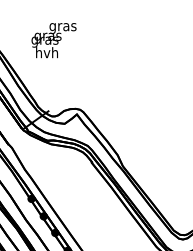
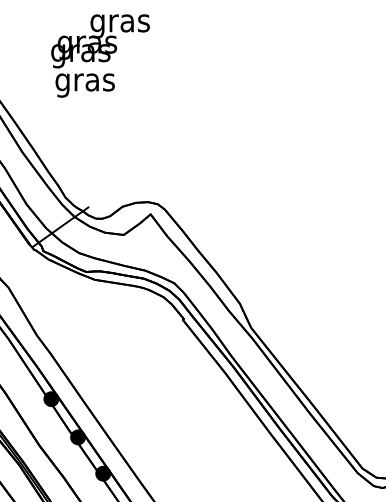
text: (46, 54) -> (84, 83), hvh -> gras

